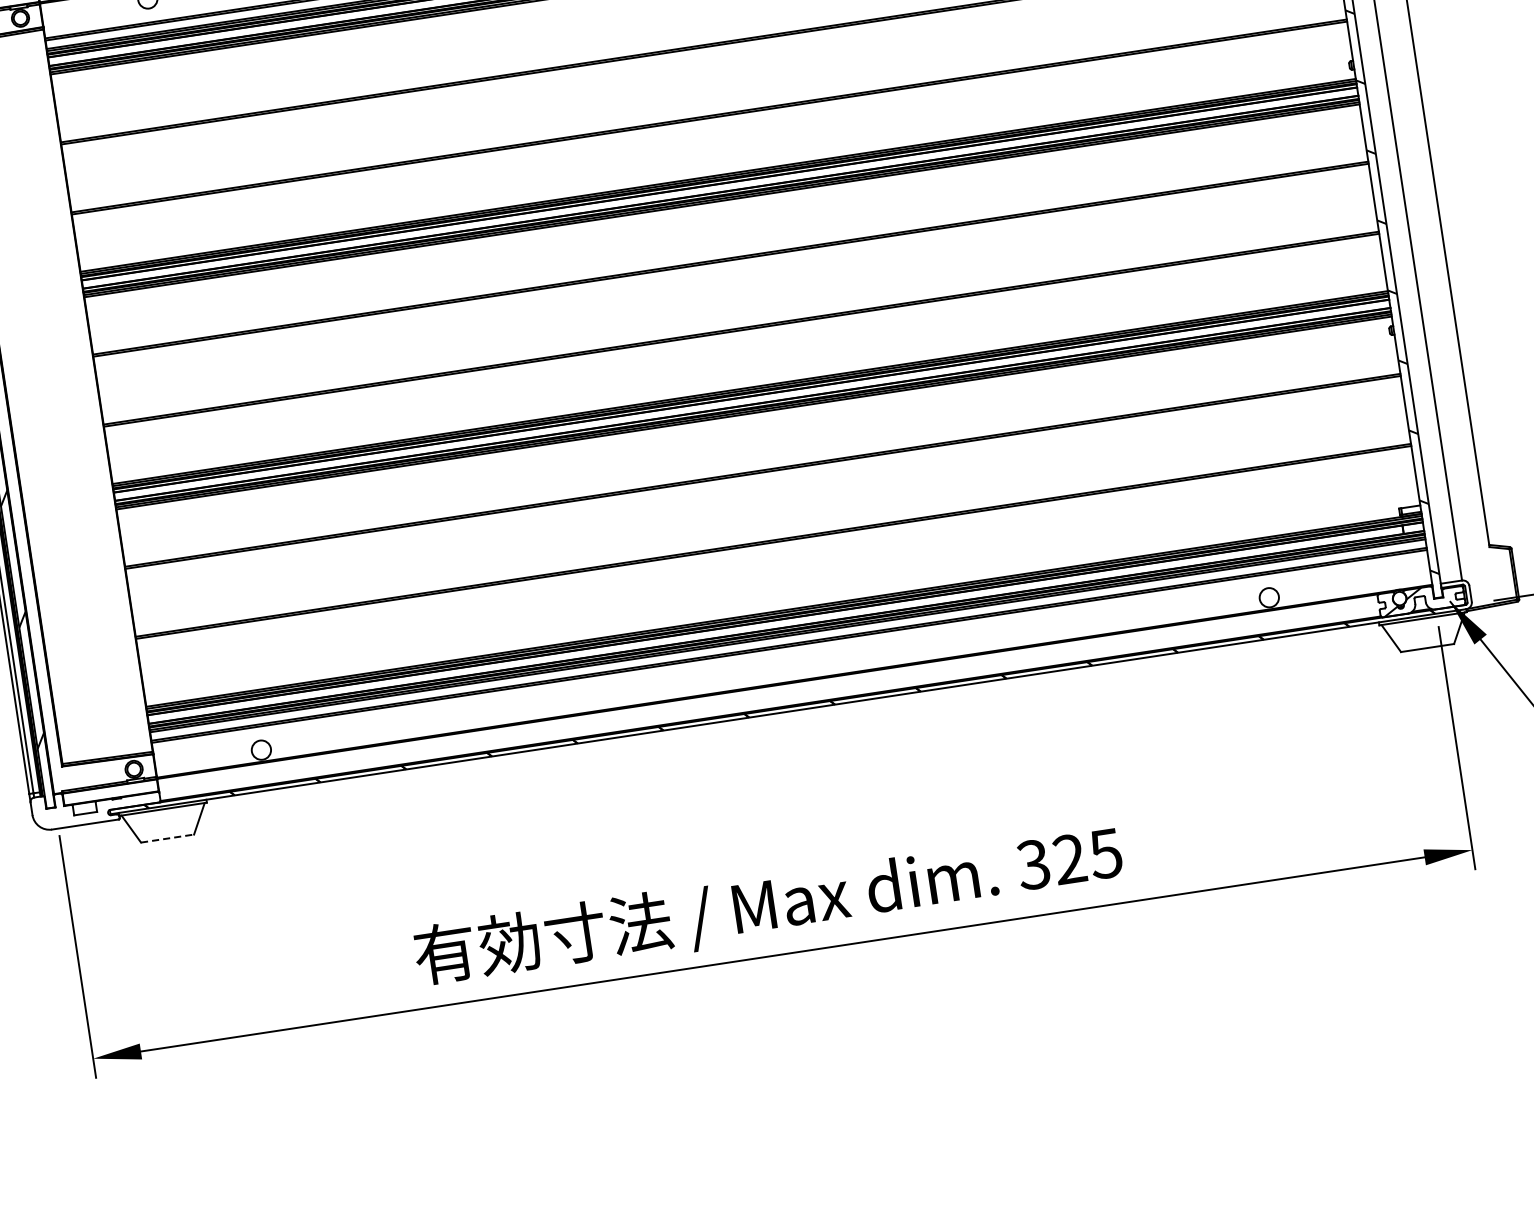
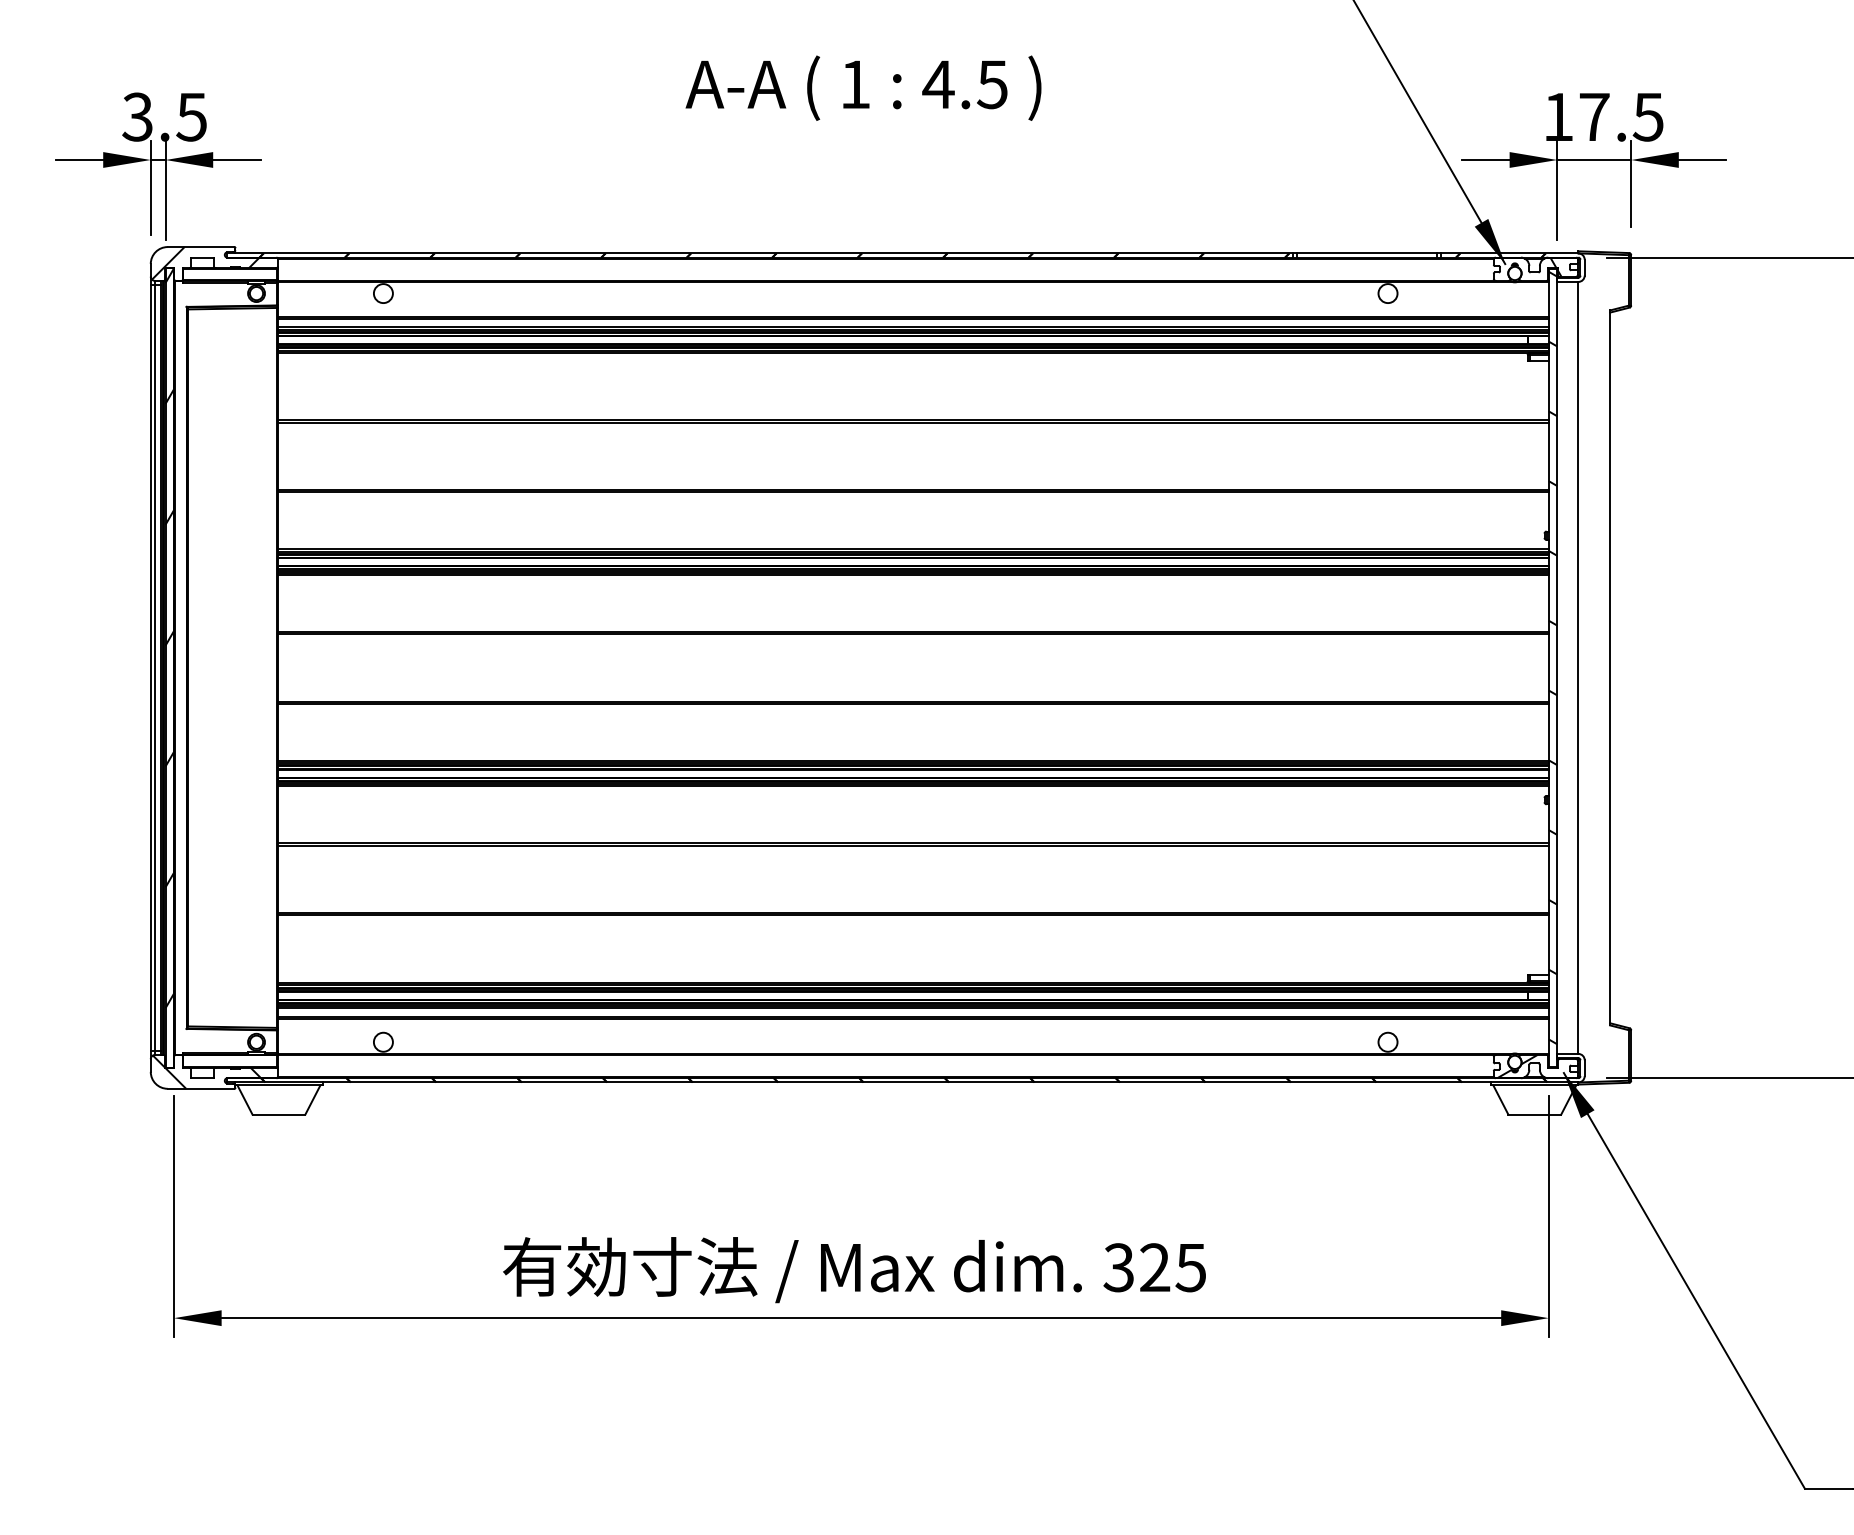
hatch: (88, 806) -> (206, 1071), added
line: (168, 838) -> (279, 1114), dashed -> solid

